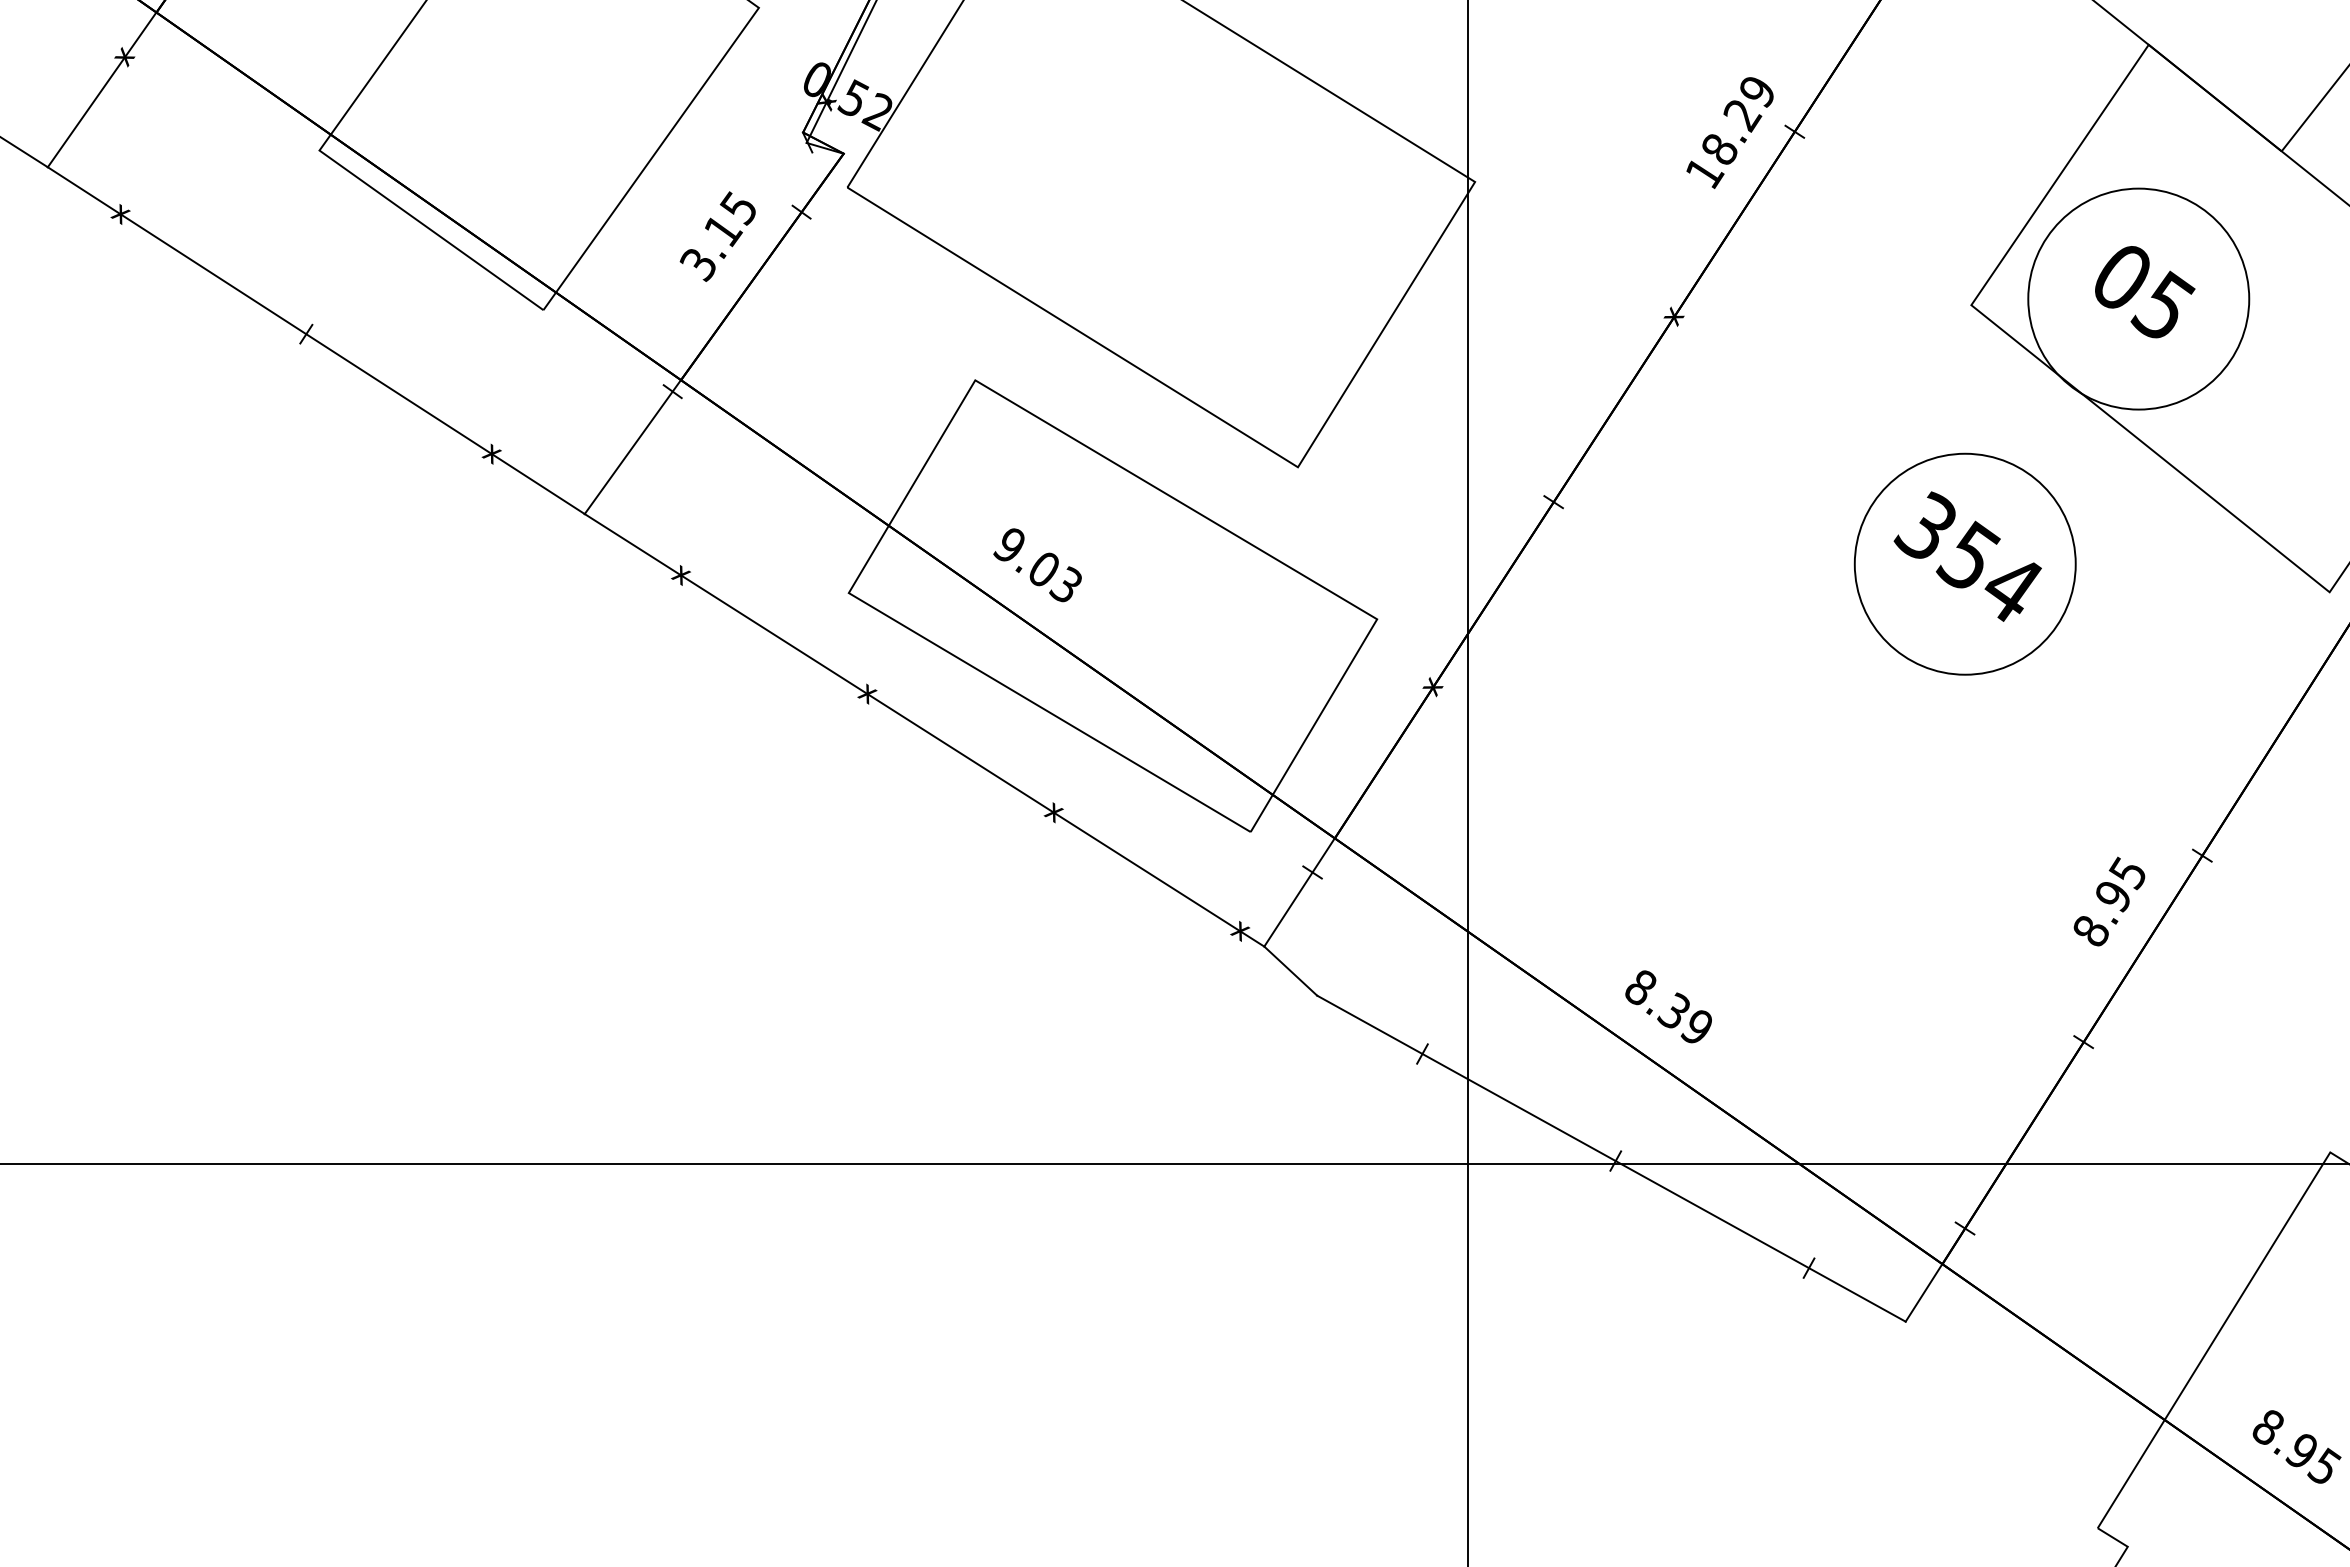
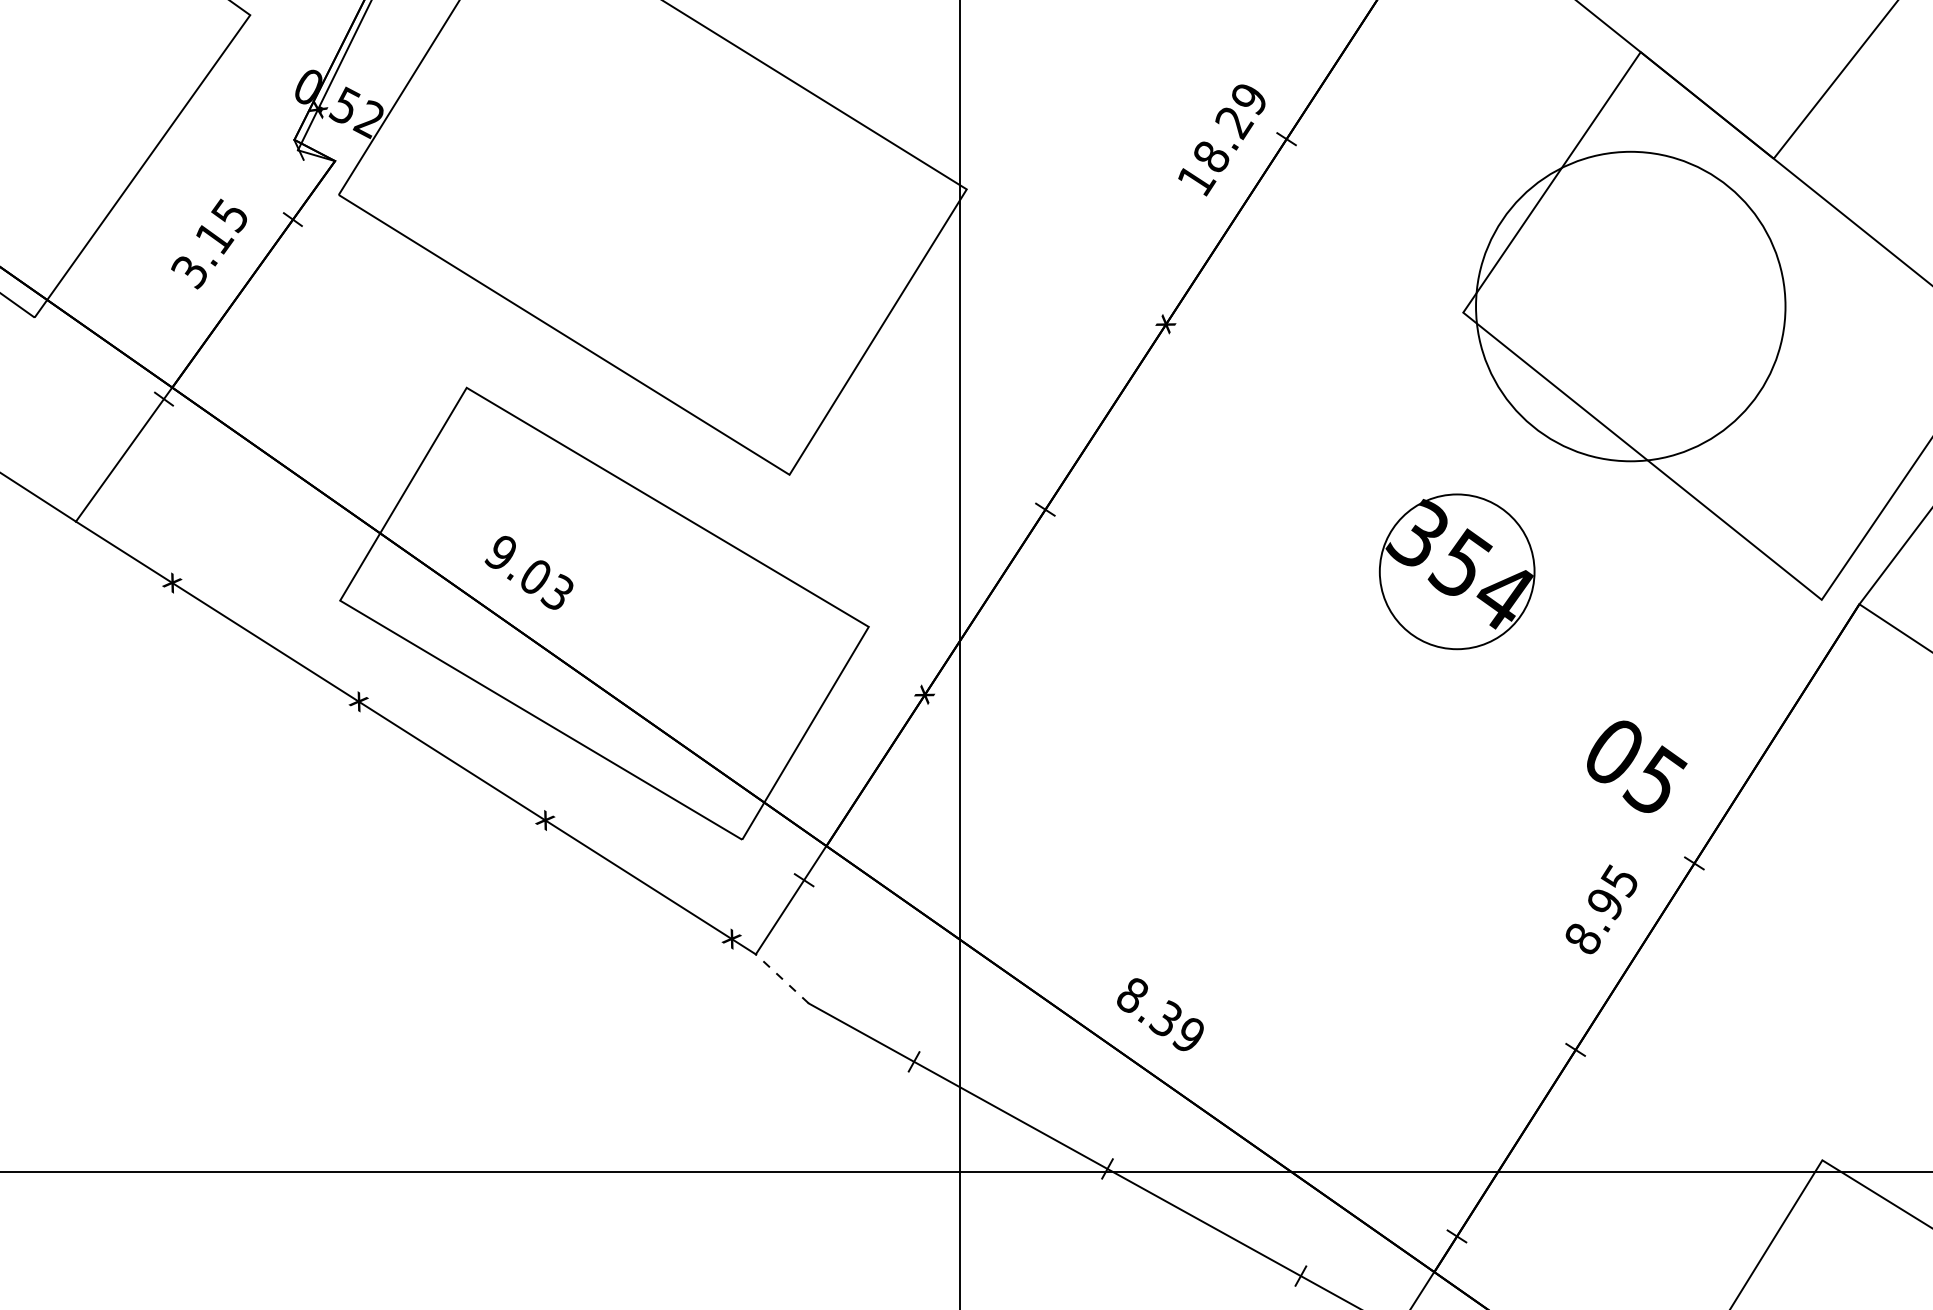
text: (2145, 292) -> (1637, 767), moved
circle: (2138, 298) -> (1630, 305), size x1.4
circle: (1964, 563) -> (1456, 571), size x0.7
line: (1290, 970) -> (782, 978), solid -> dashed

